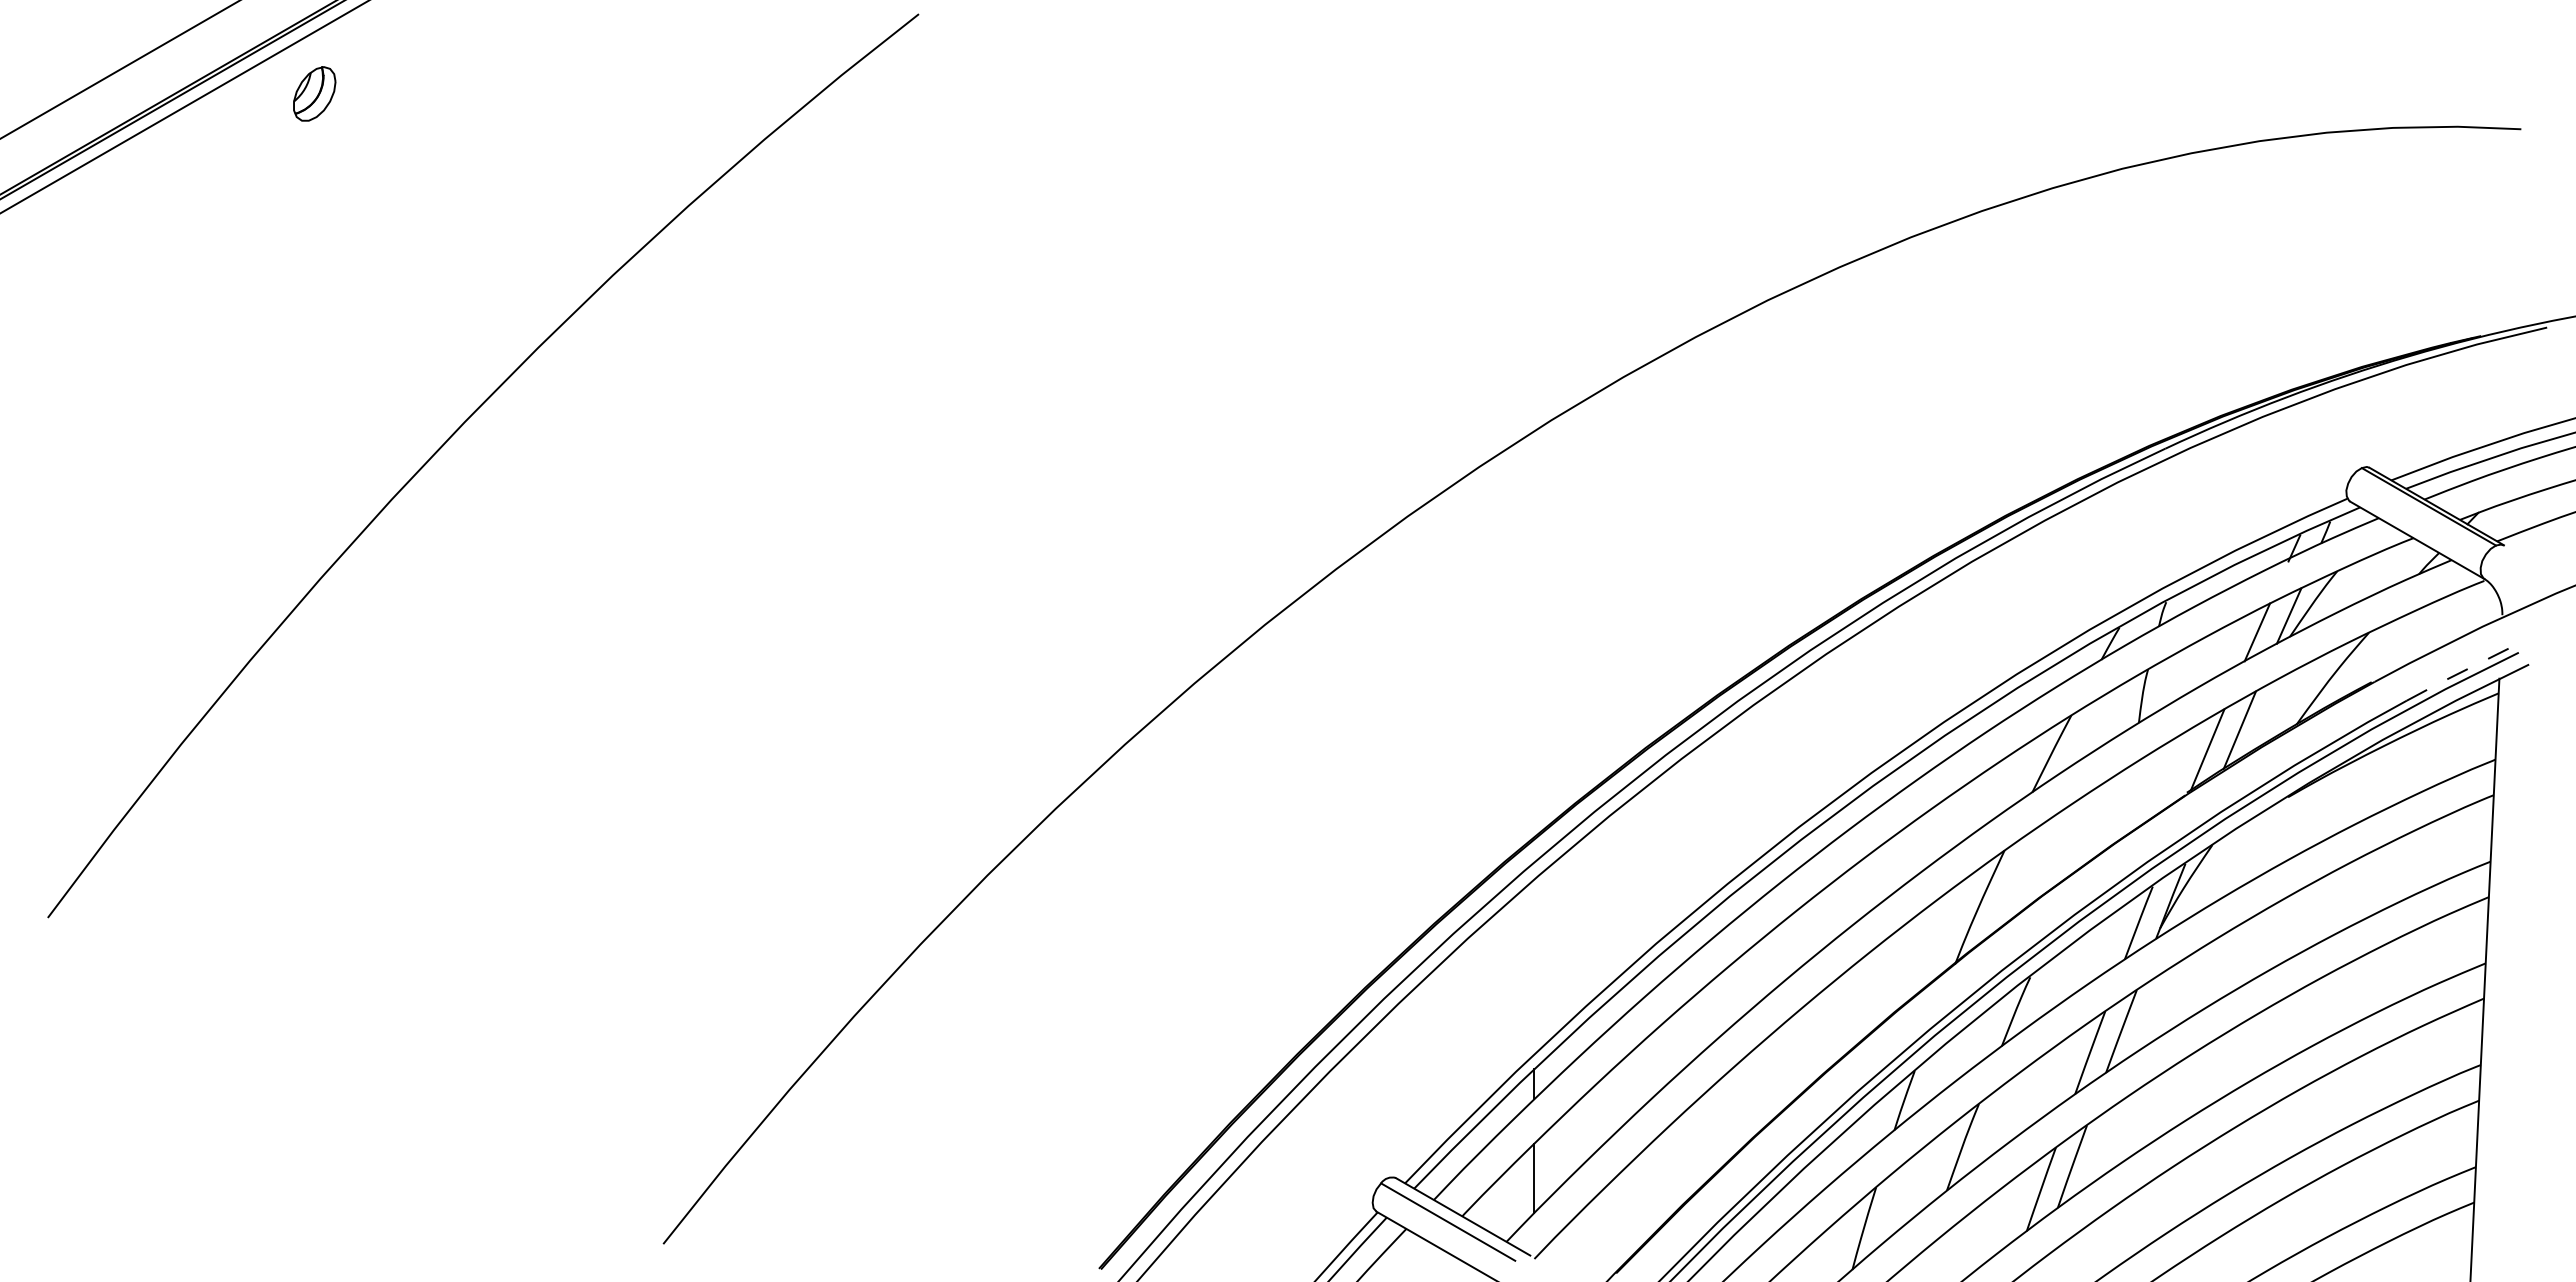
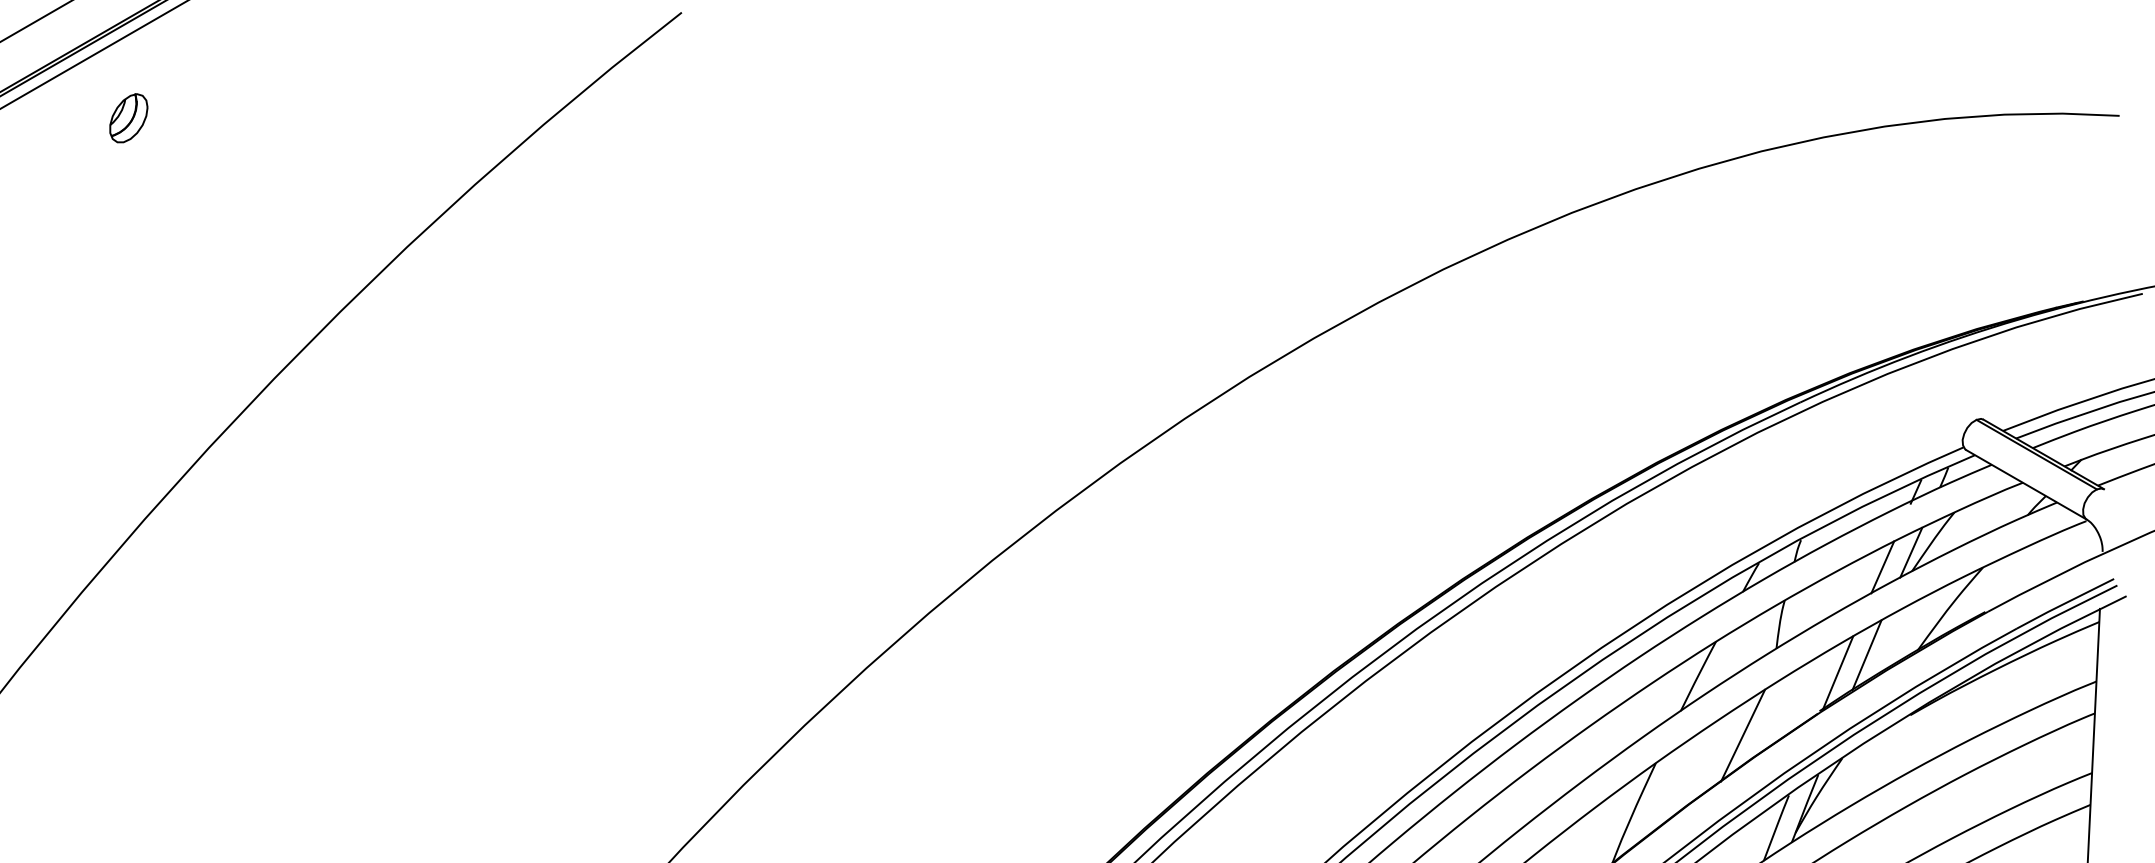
part: (314, 93) -> (128, 117), moved
line: (2460, 672) -> (2065, 603), dashed -> solid
line: (2101, 819) -> (1742, 735), added

